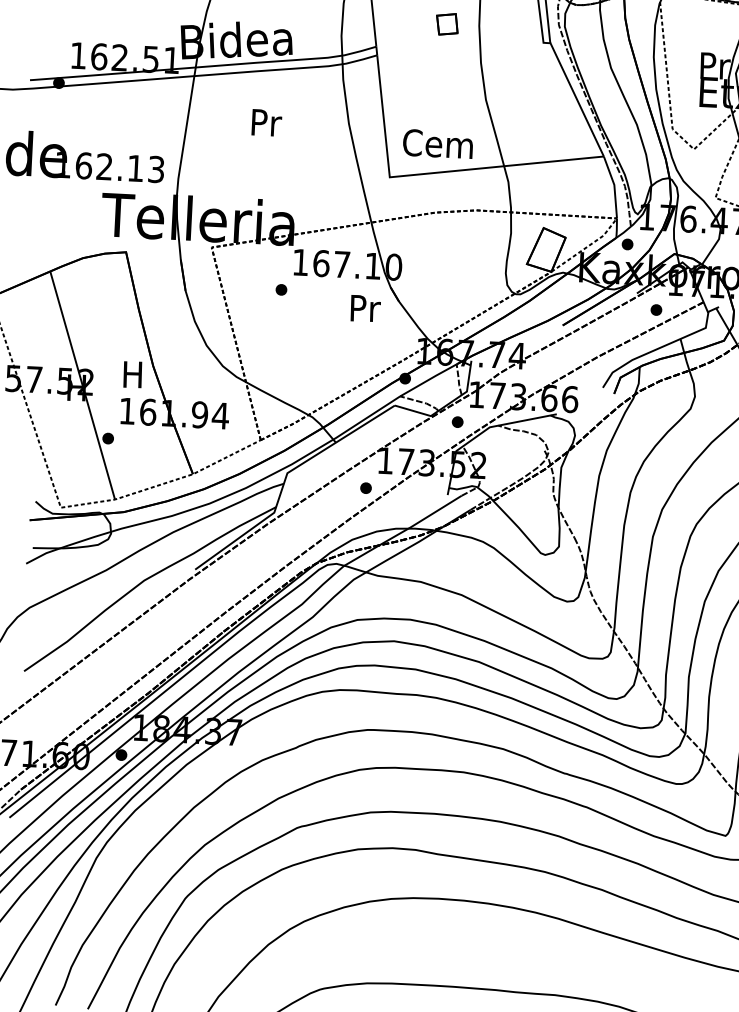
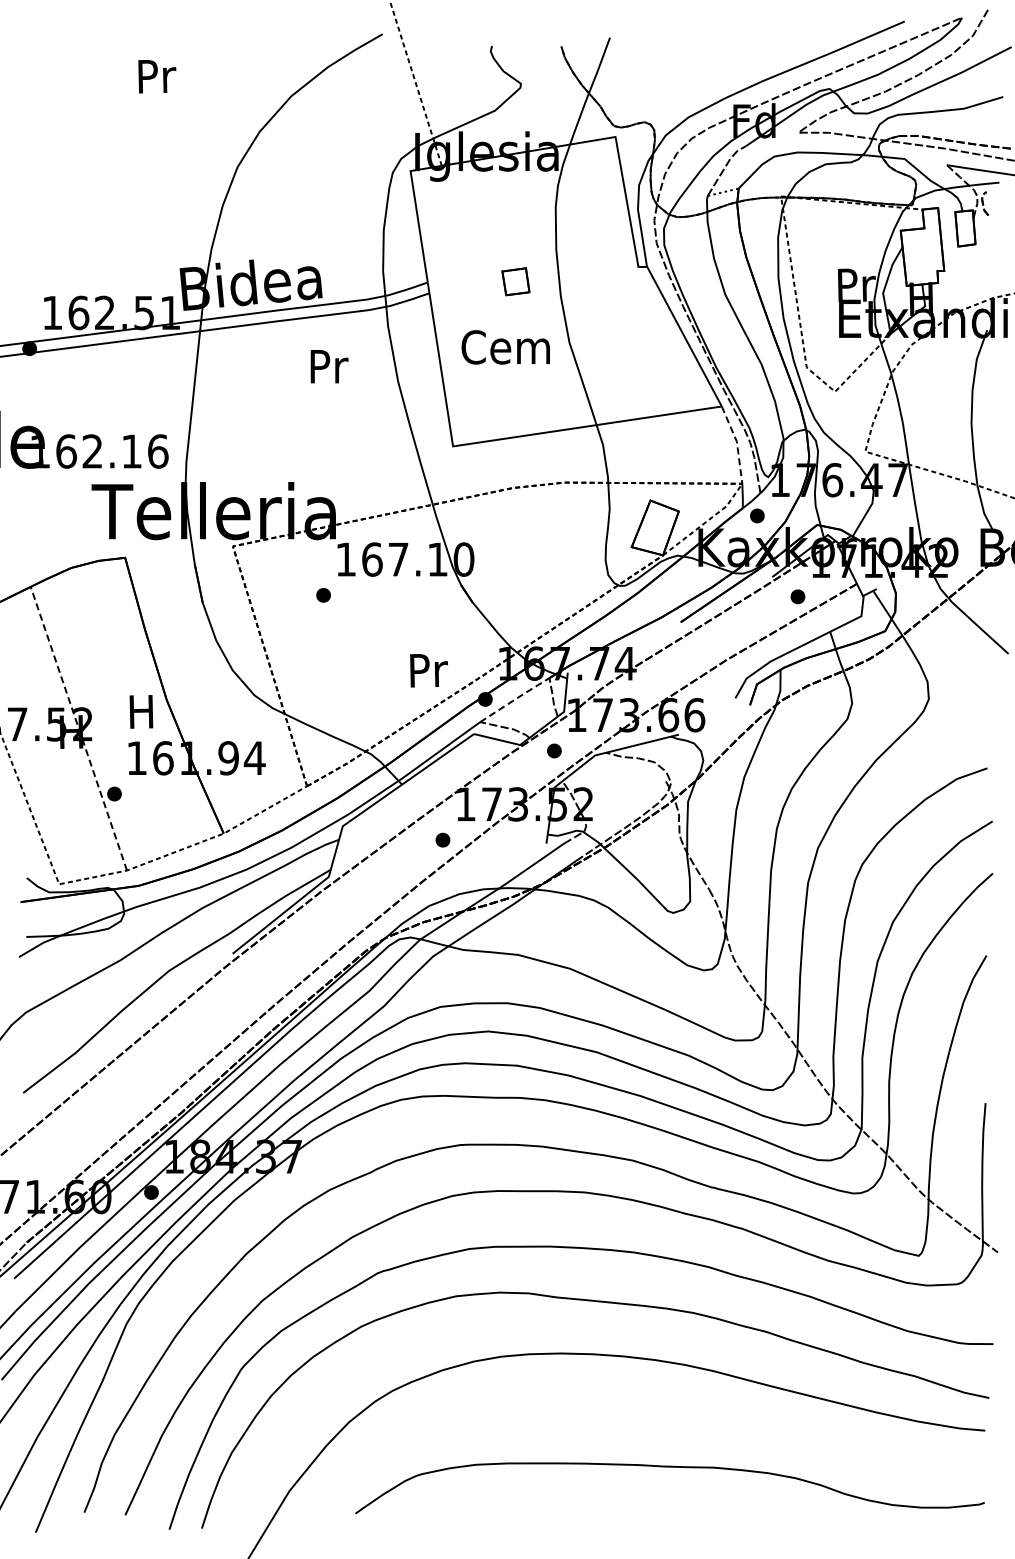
part: (447, 24) -> (515, 281), moved
text: (266, 122) -> (329, 366), moved
text: (437, 144) -> (505, 347), moved
text: (156, 169) -> (158, 451), 162.13 -> 162.16
line: (614, 186) -> (737, 443), solid -> dashed
text: (365, 308) -> (428, 670), moved
line: (429, 379) -> (515, 699), solid -> dashed
line: (82, 385) -> (78, 728), solid -> dashed

